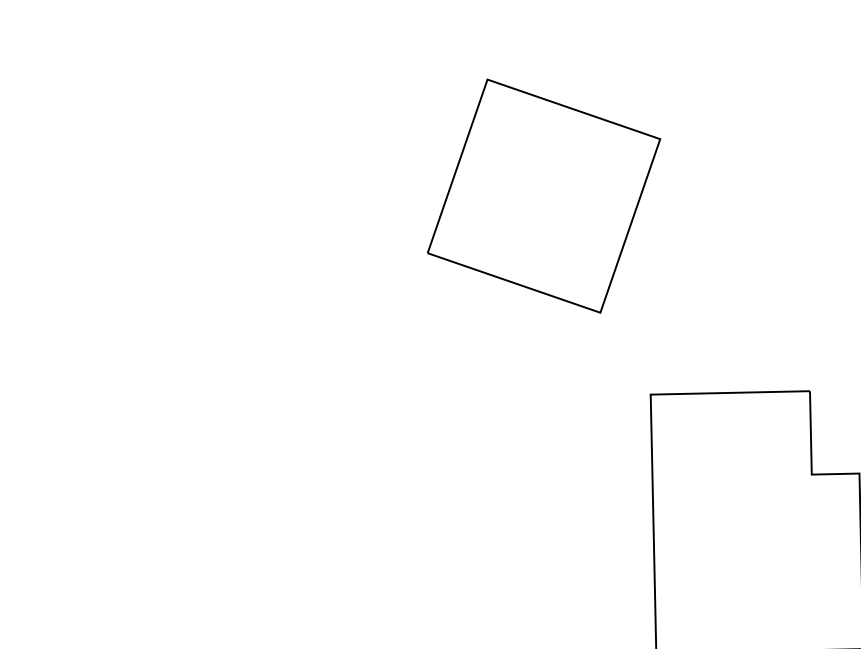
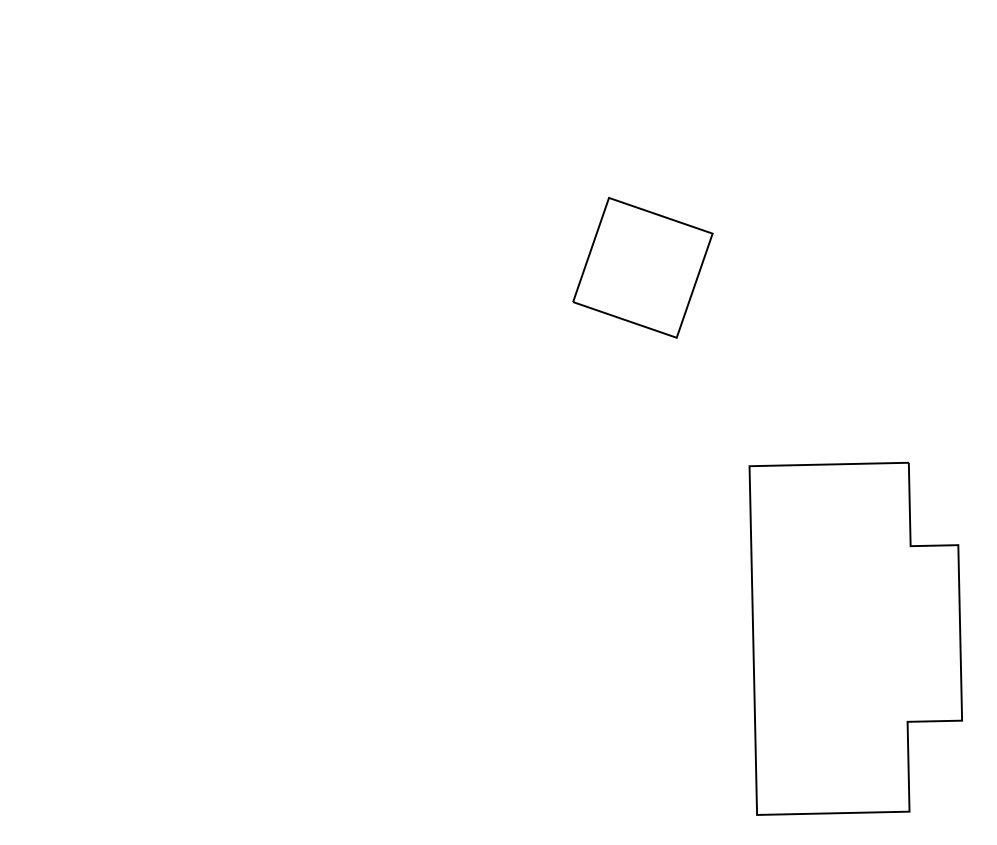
part: (543, 195) -> (642, 267), size x0.6

